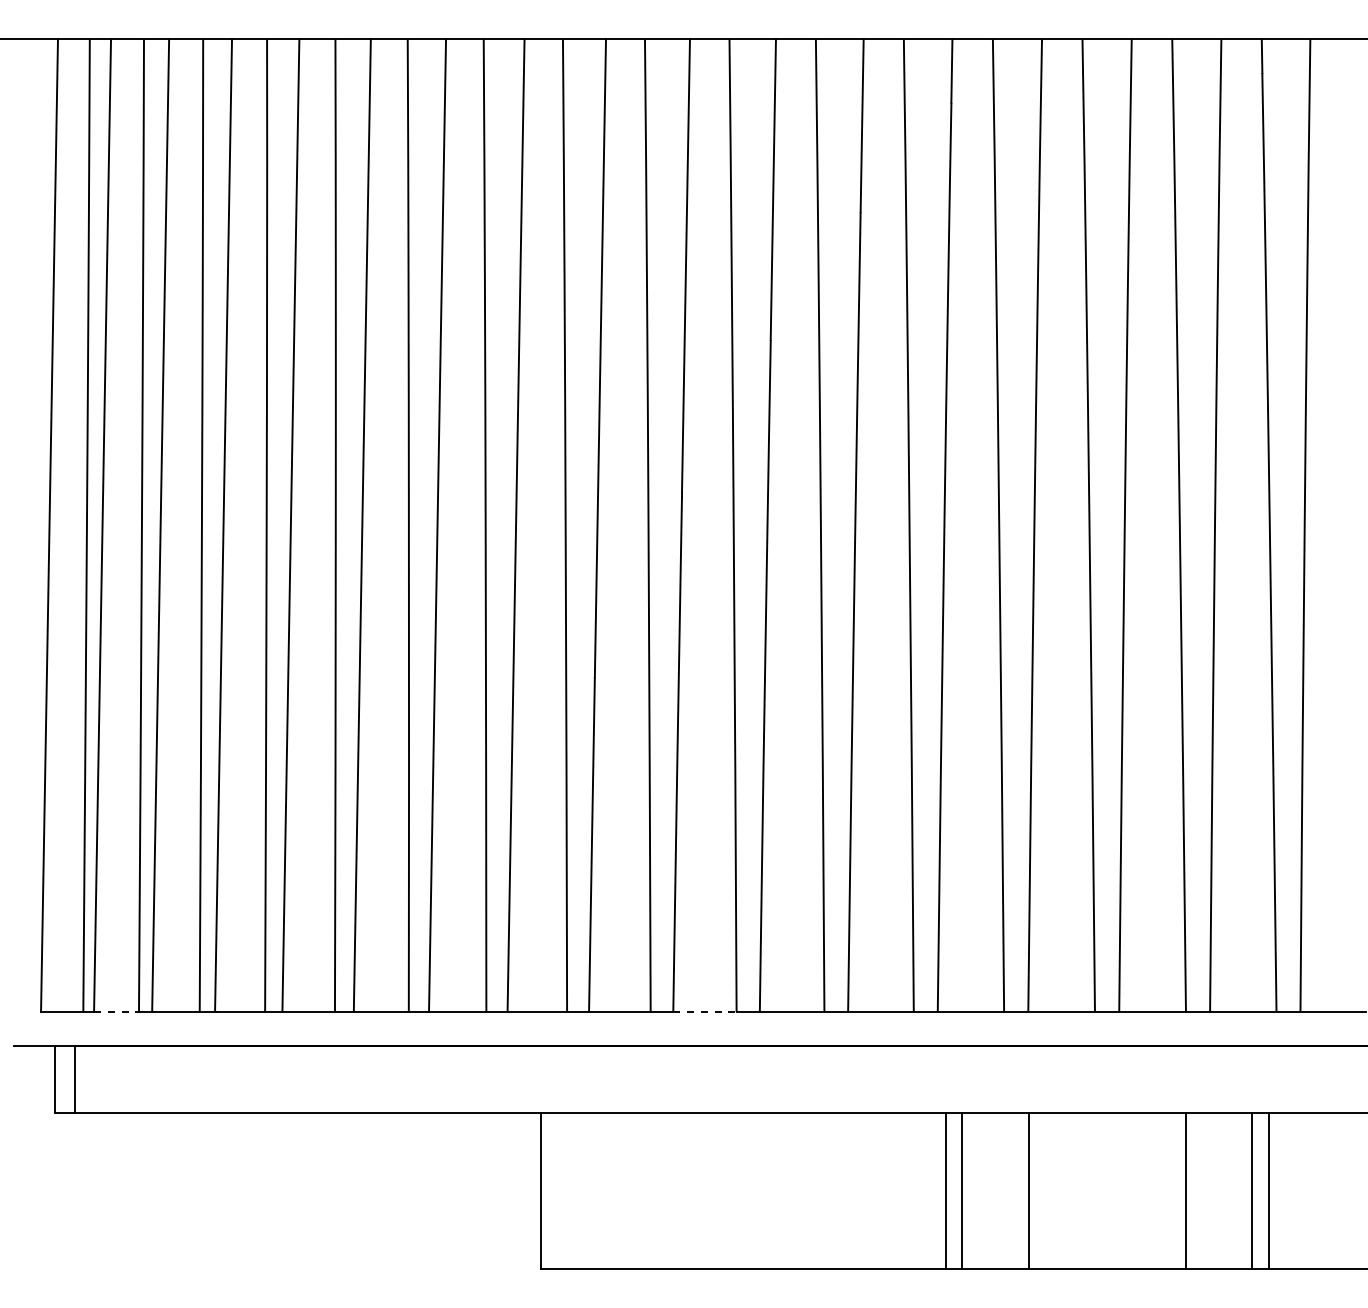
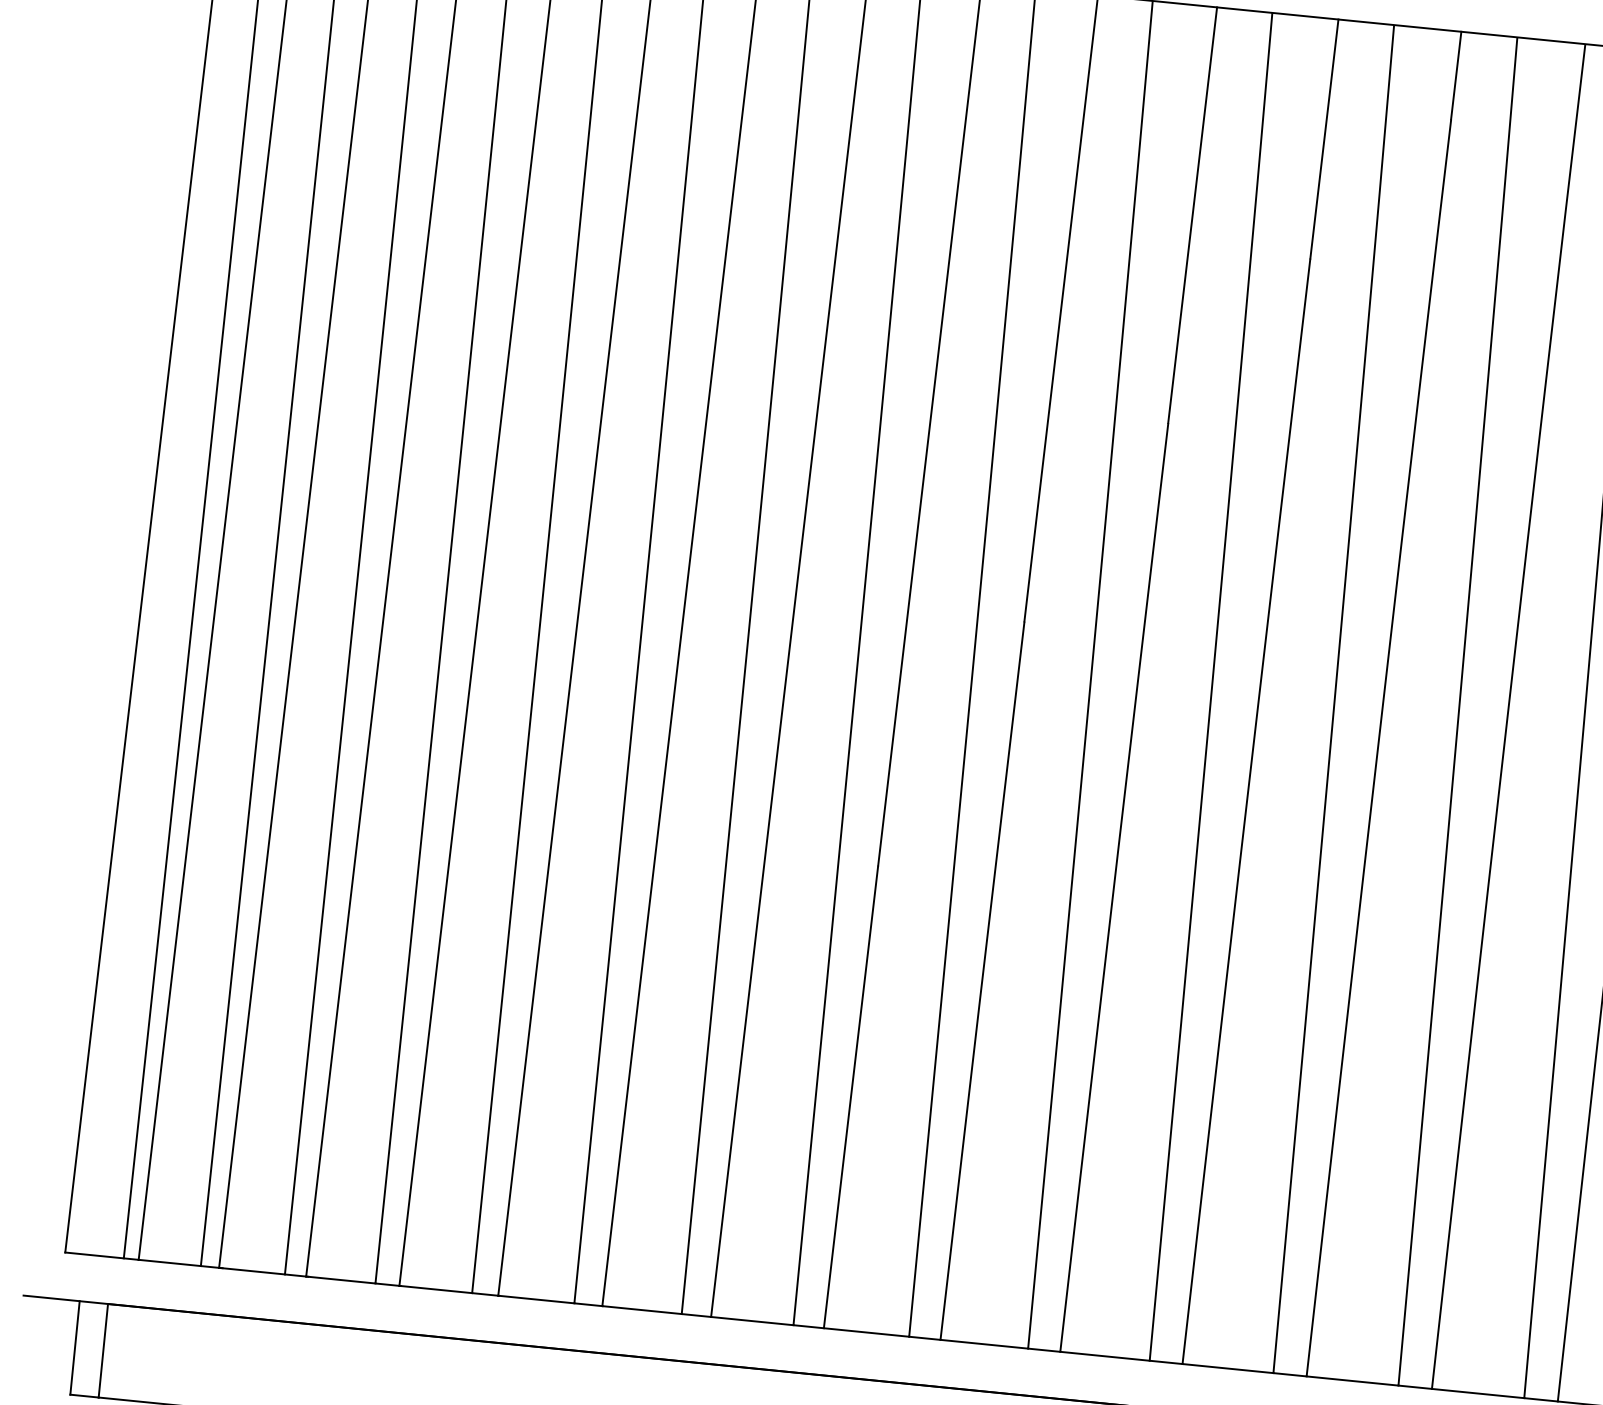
line: (117, 1012) -> (171, 1263), dashed -> solid
line: (704, 1012) -> (983, 1344), dashed -> solid

